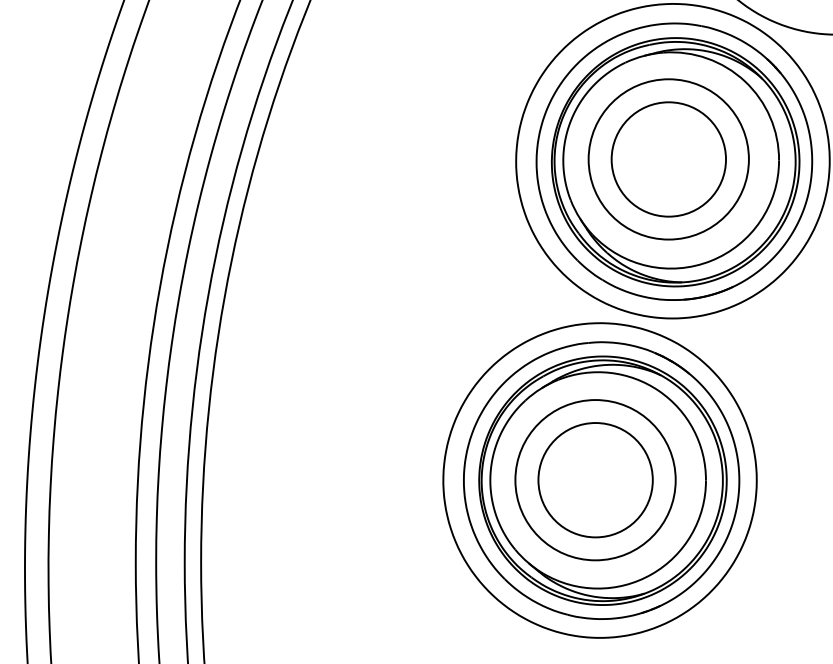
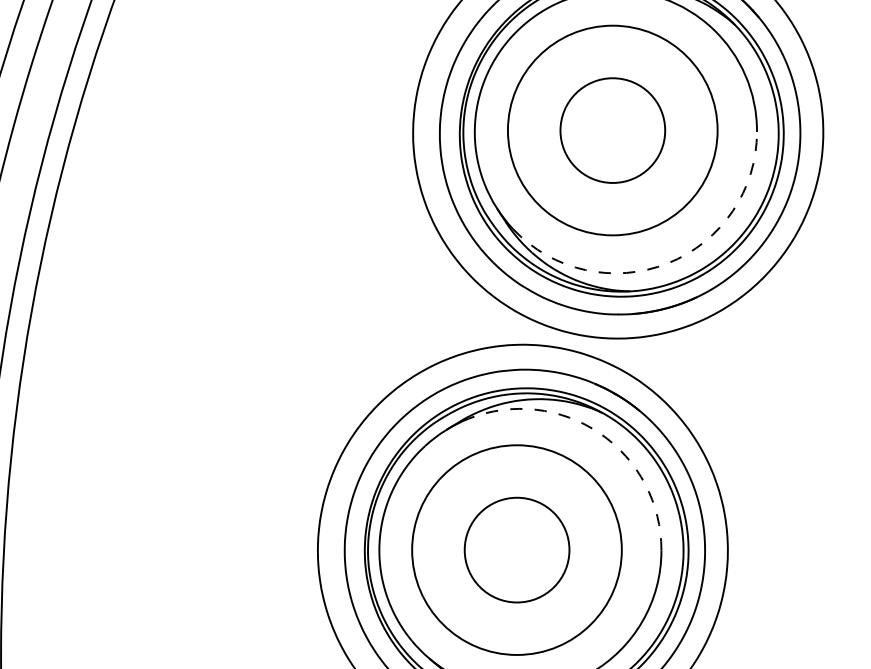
circle: (668, 159) -> (612, 130), size x0.7
arc: (711, 260) -> (668, 262), solid -> dashed
arc: (658, 391) -> (599, 434), solid -> dashed
circle: (595, 480) -> (516, 550), size x0.7

